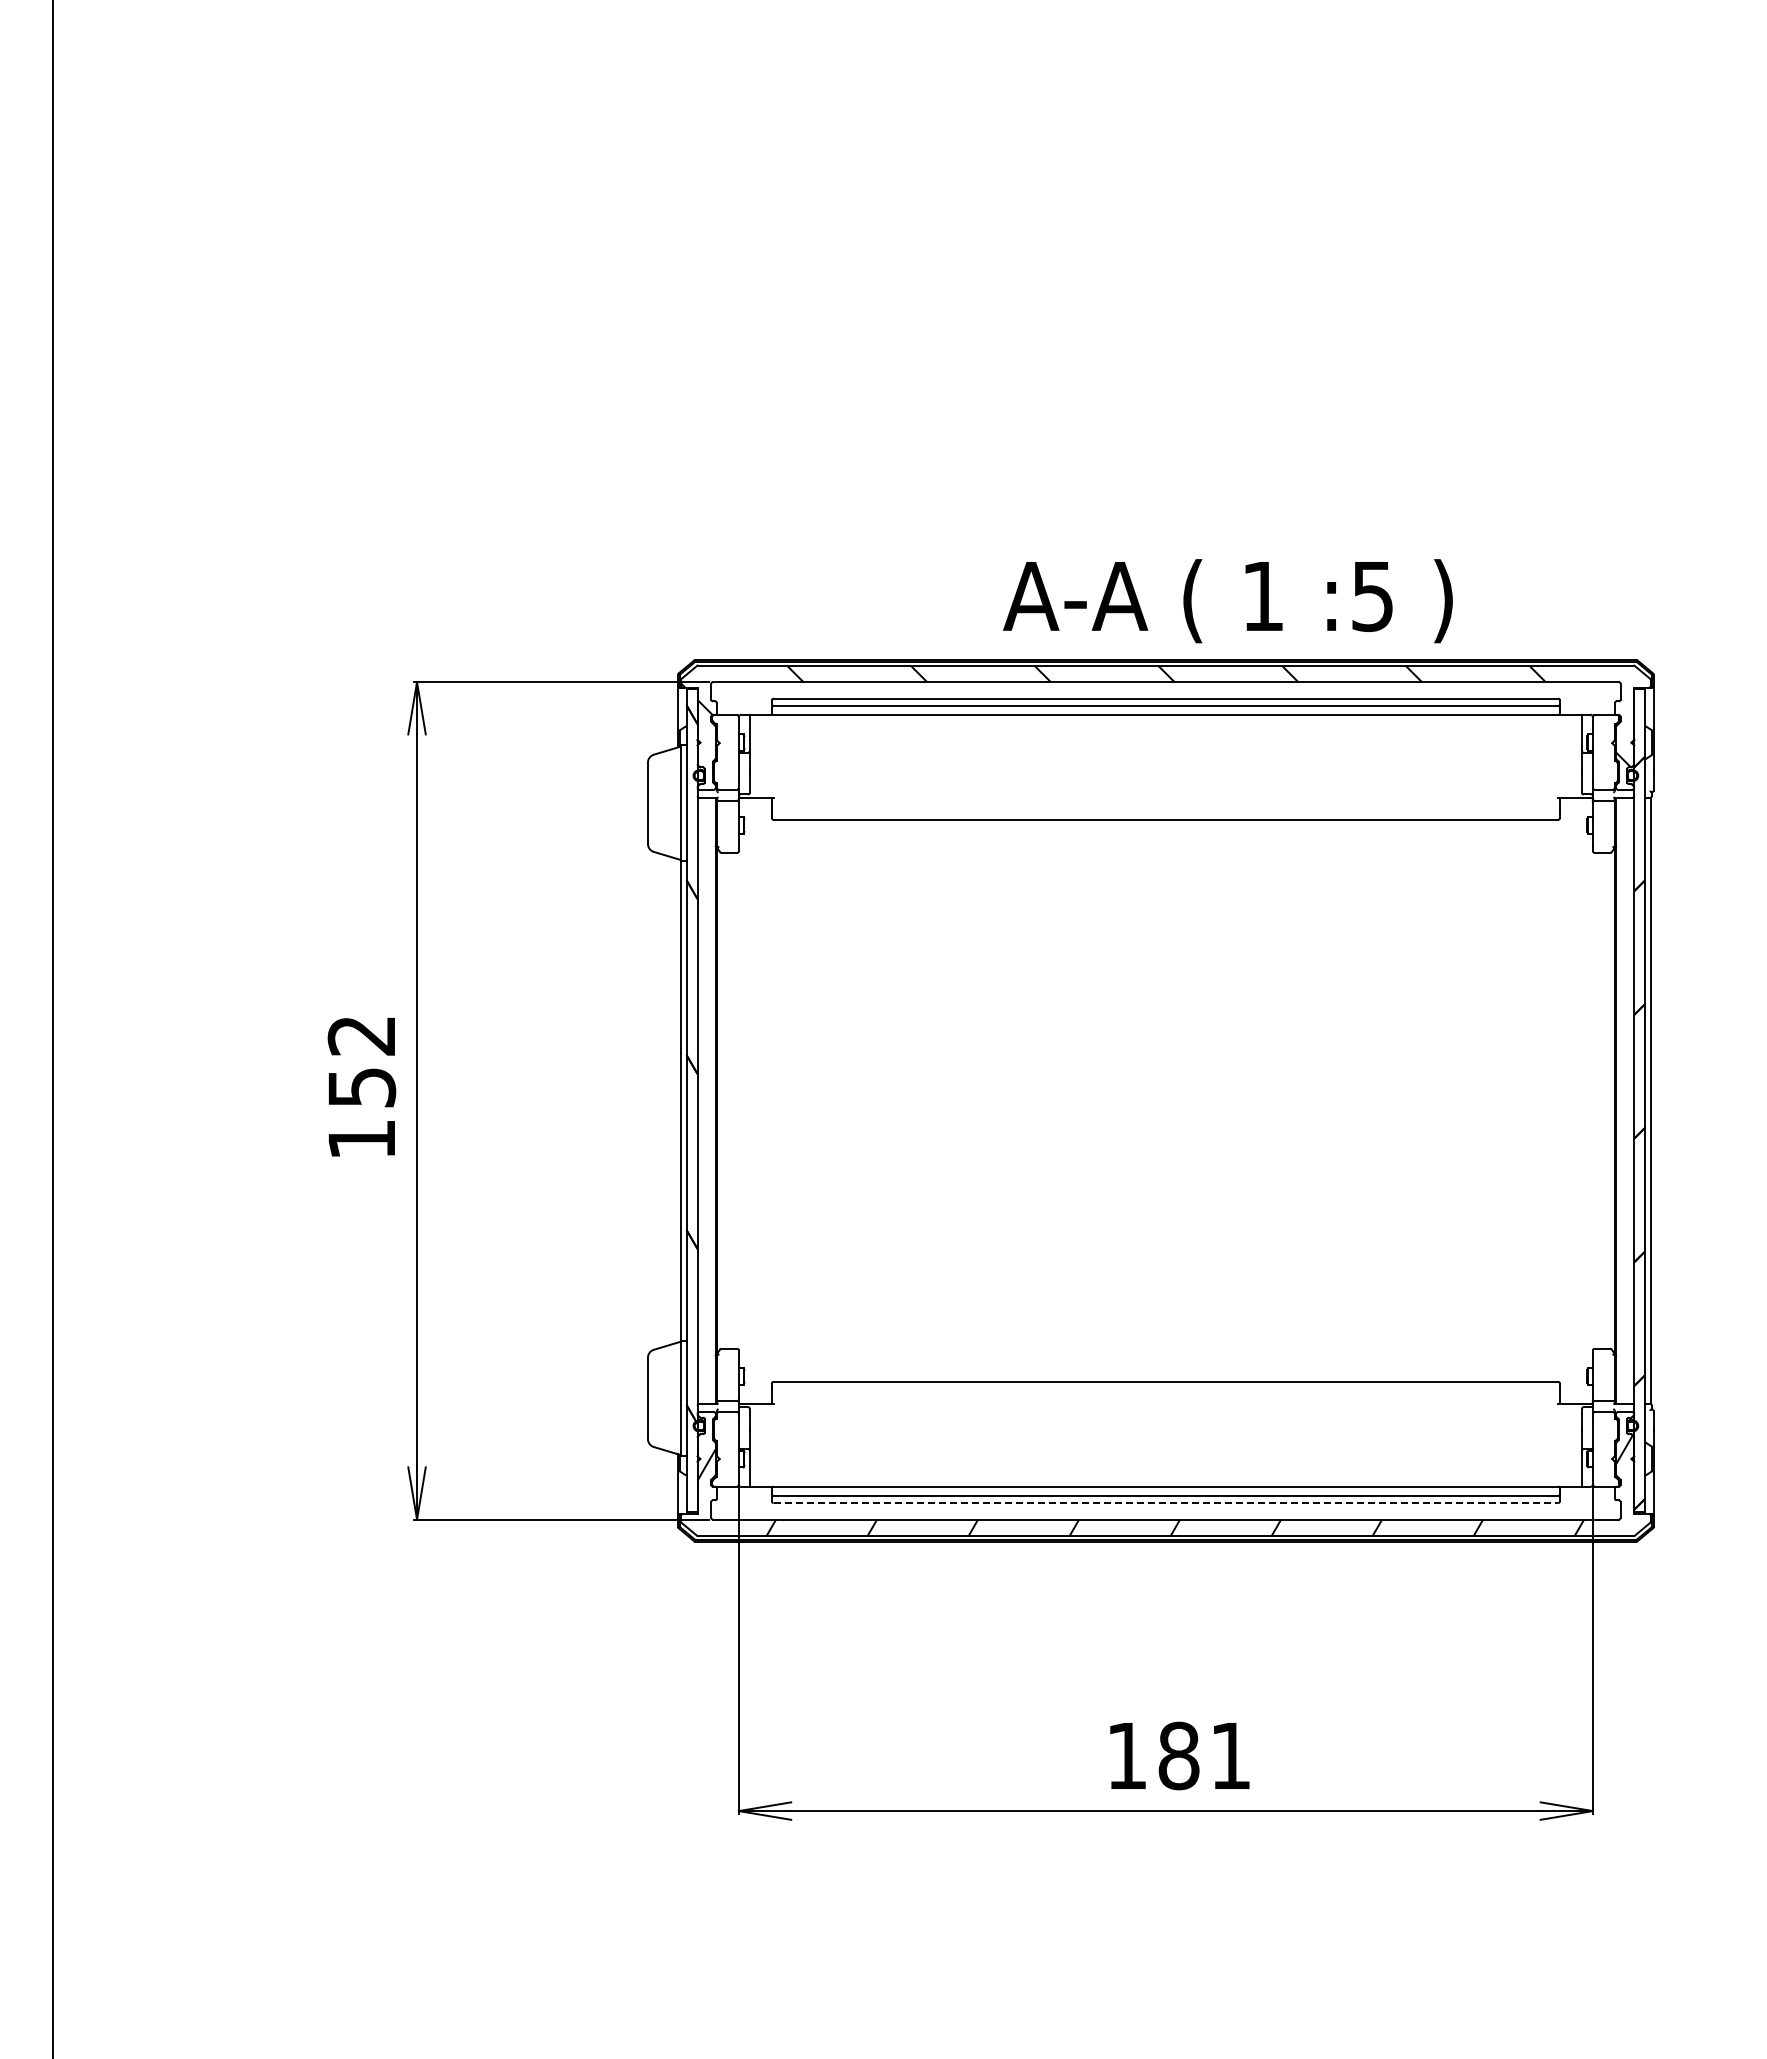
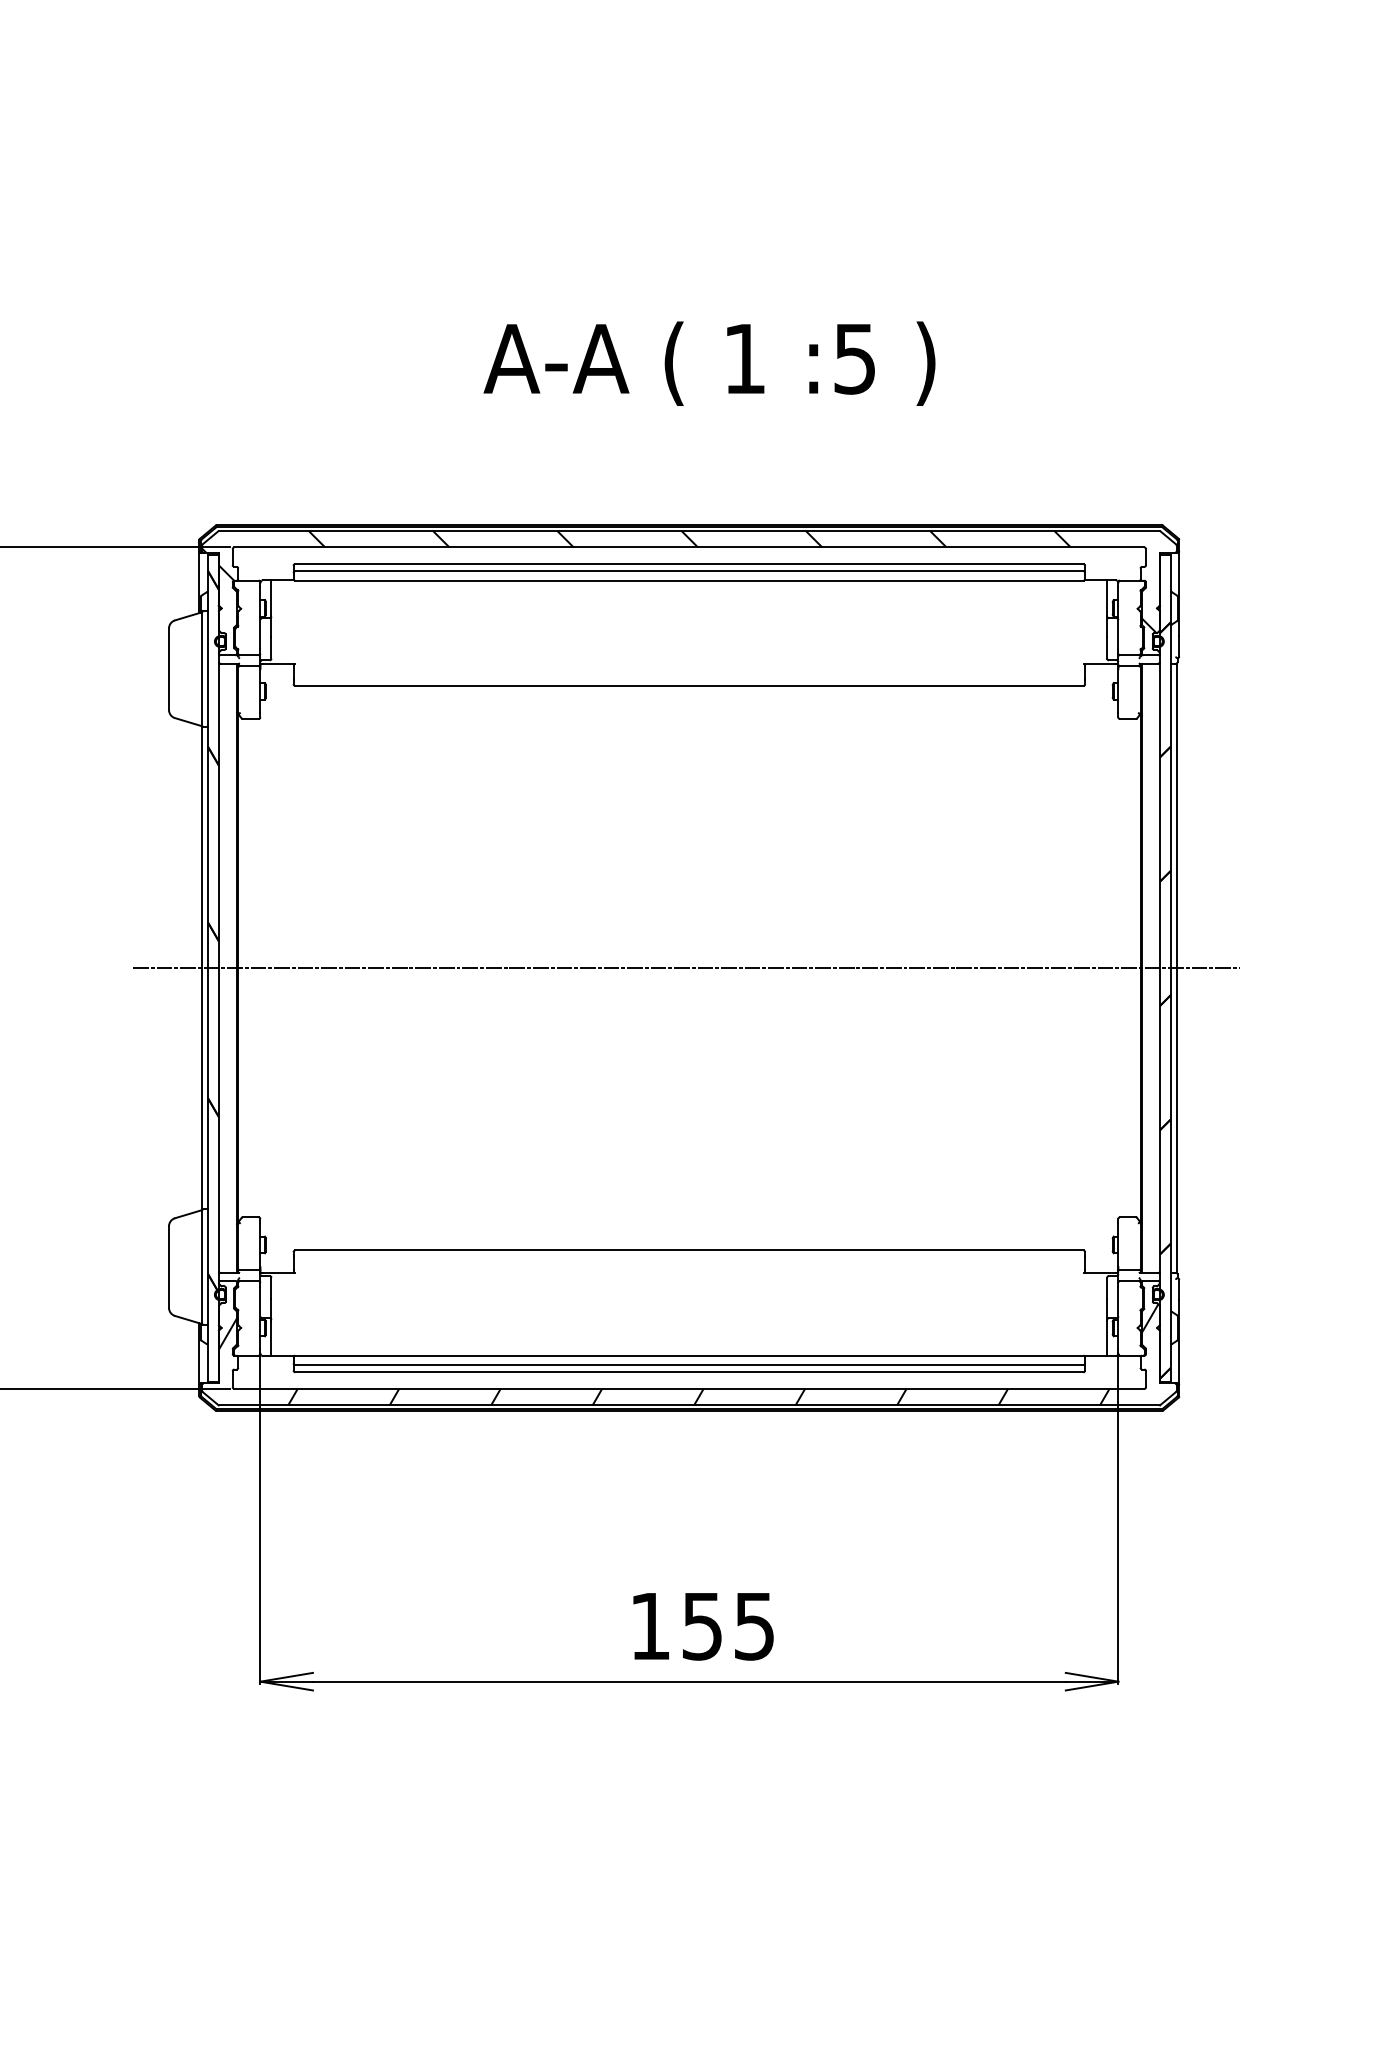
text: (1227, 601) -> (709, 364), moved
line: (1163, 1100) -> (686, 967), added
line: (1166, 1503) -> (689, 1372), dashed -> solid
text: (1203, 1755) -> (727, 1625), 181 -> 155

